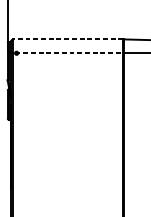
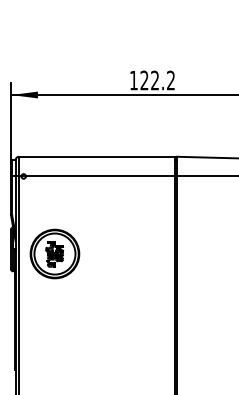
line: (67, 39) -> (96, 156), dashed -> solid
line: (66, 53) -> (94, 176), dashed -> solid
part: (38, 107) -> (54, 253), added

